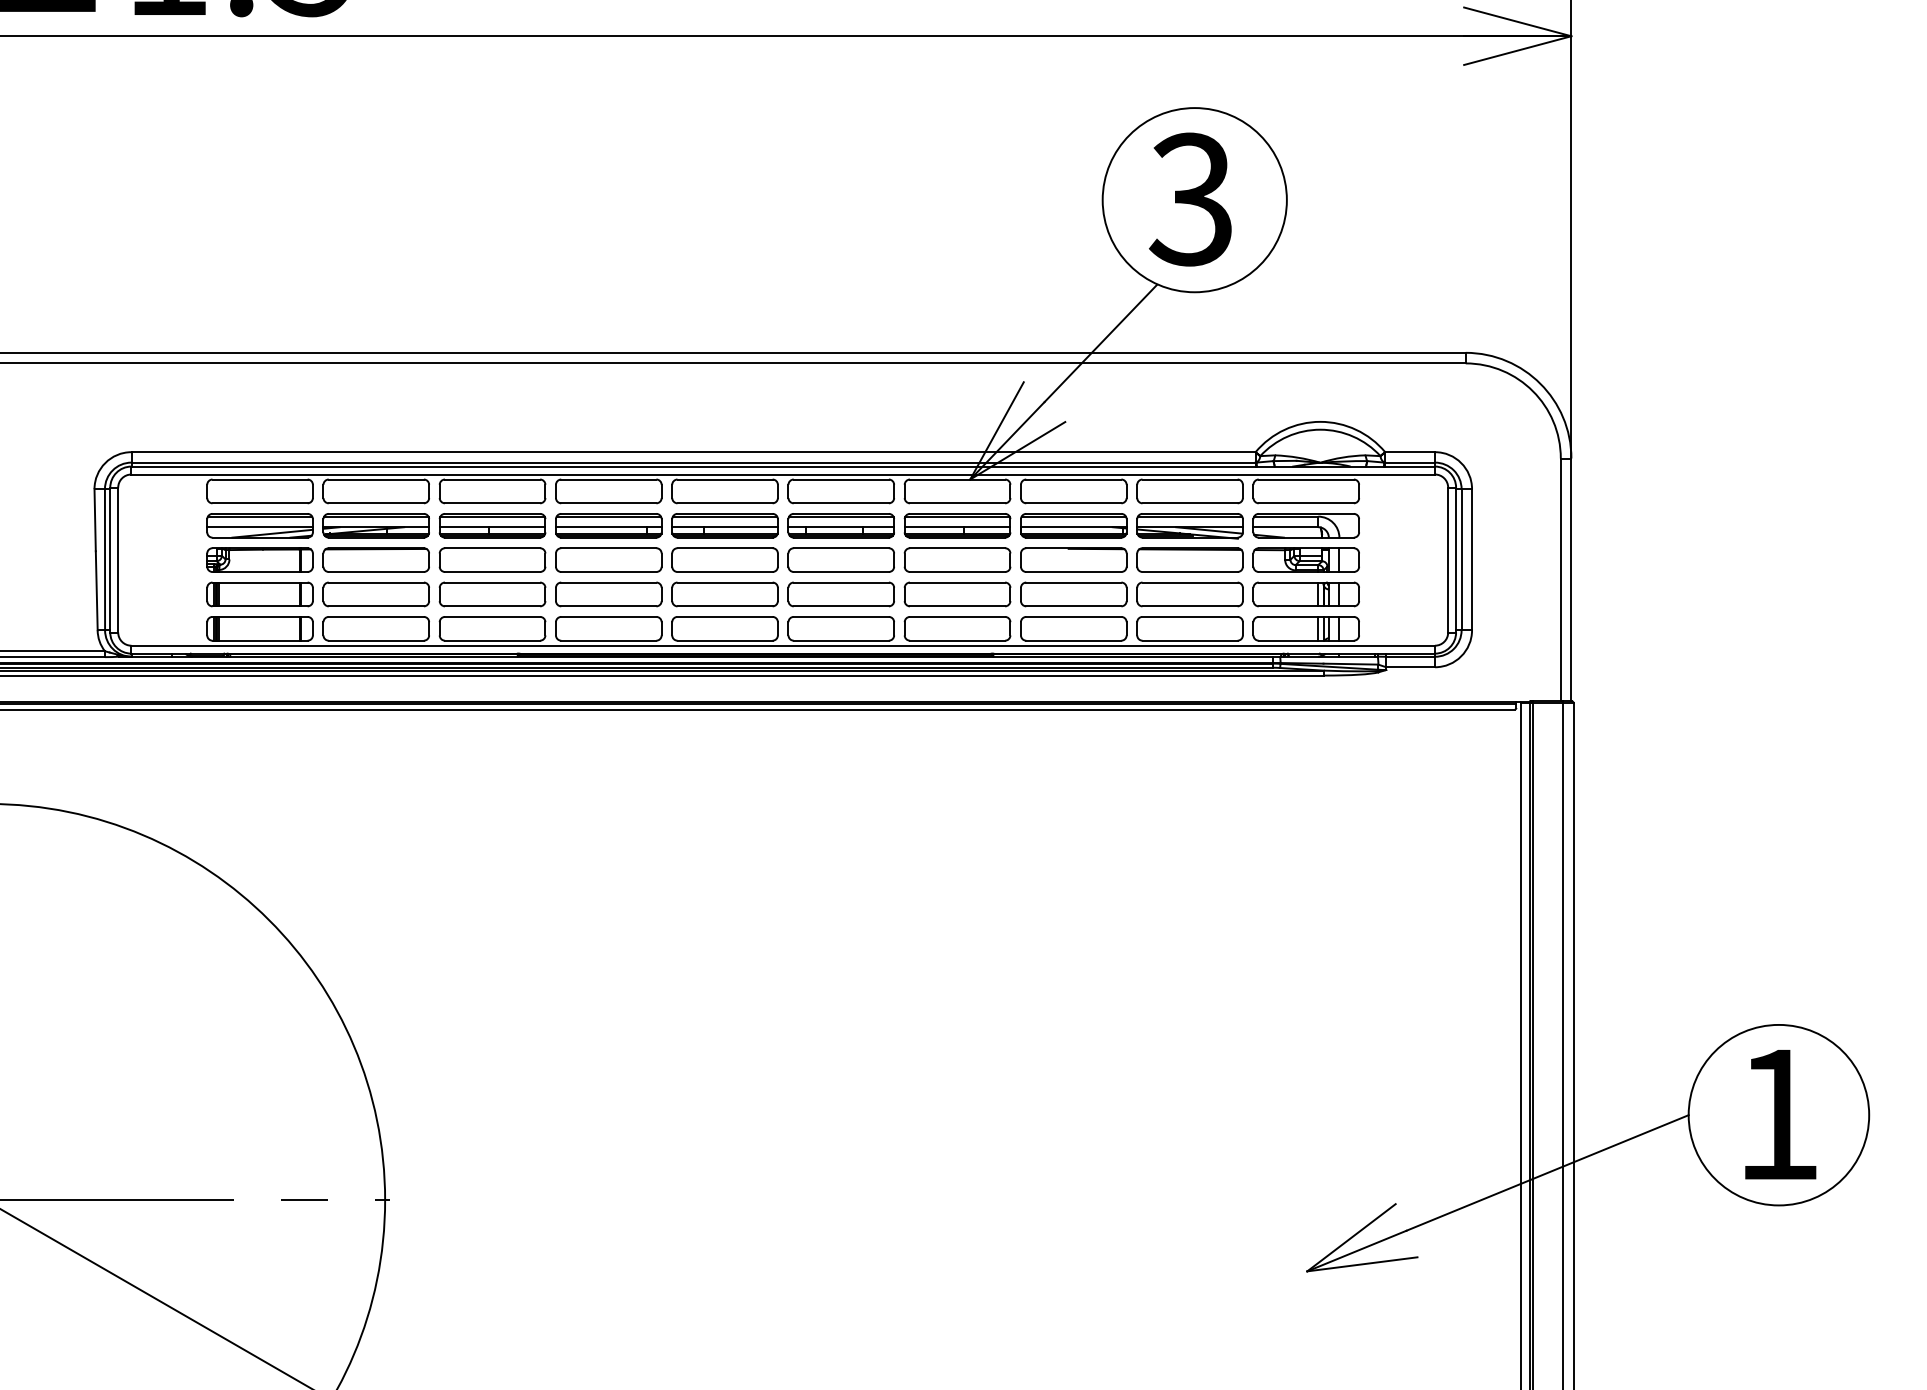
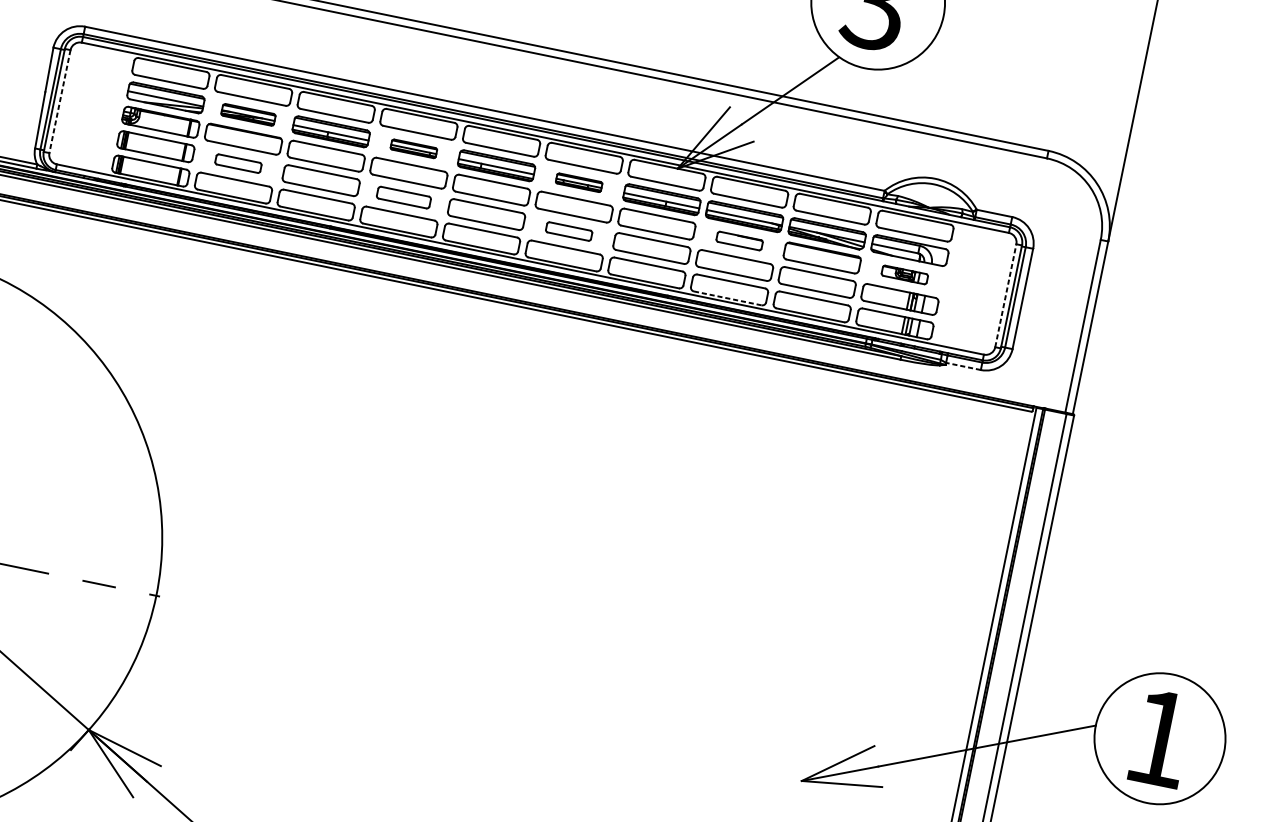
part: (375, 525) -> (248, 114), size x0.7
part: (608, 525) -> (413, 148), size x0.6
part: (840, 525) -> (578, 182), size x0.6
part: (1073, 559) -> (739, 240), size x0.6
part: (1305, 559) -> (904, 274), size x0.6
line: (1448, 559) -> (1006, 295), solid -> dashed
line: (118, 560) -> (60, 101), solid -> dashed
part: (375, 594) -> (237, 163), size x0.6
part: (608, 594) -> (403, 197), size x0.7
part: (840, 594) -> (568, 231), size x0.6
line: (1073, 640) -> (727, 298), solid -> dashed
line: (1410, 667) -> (963, 366), solid -> dashed

